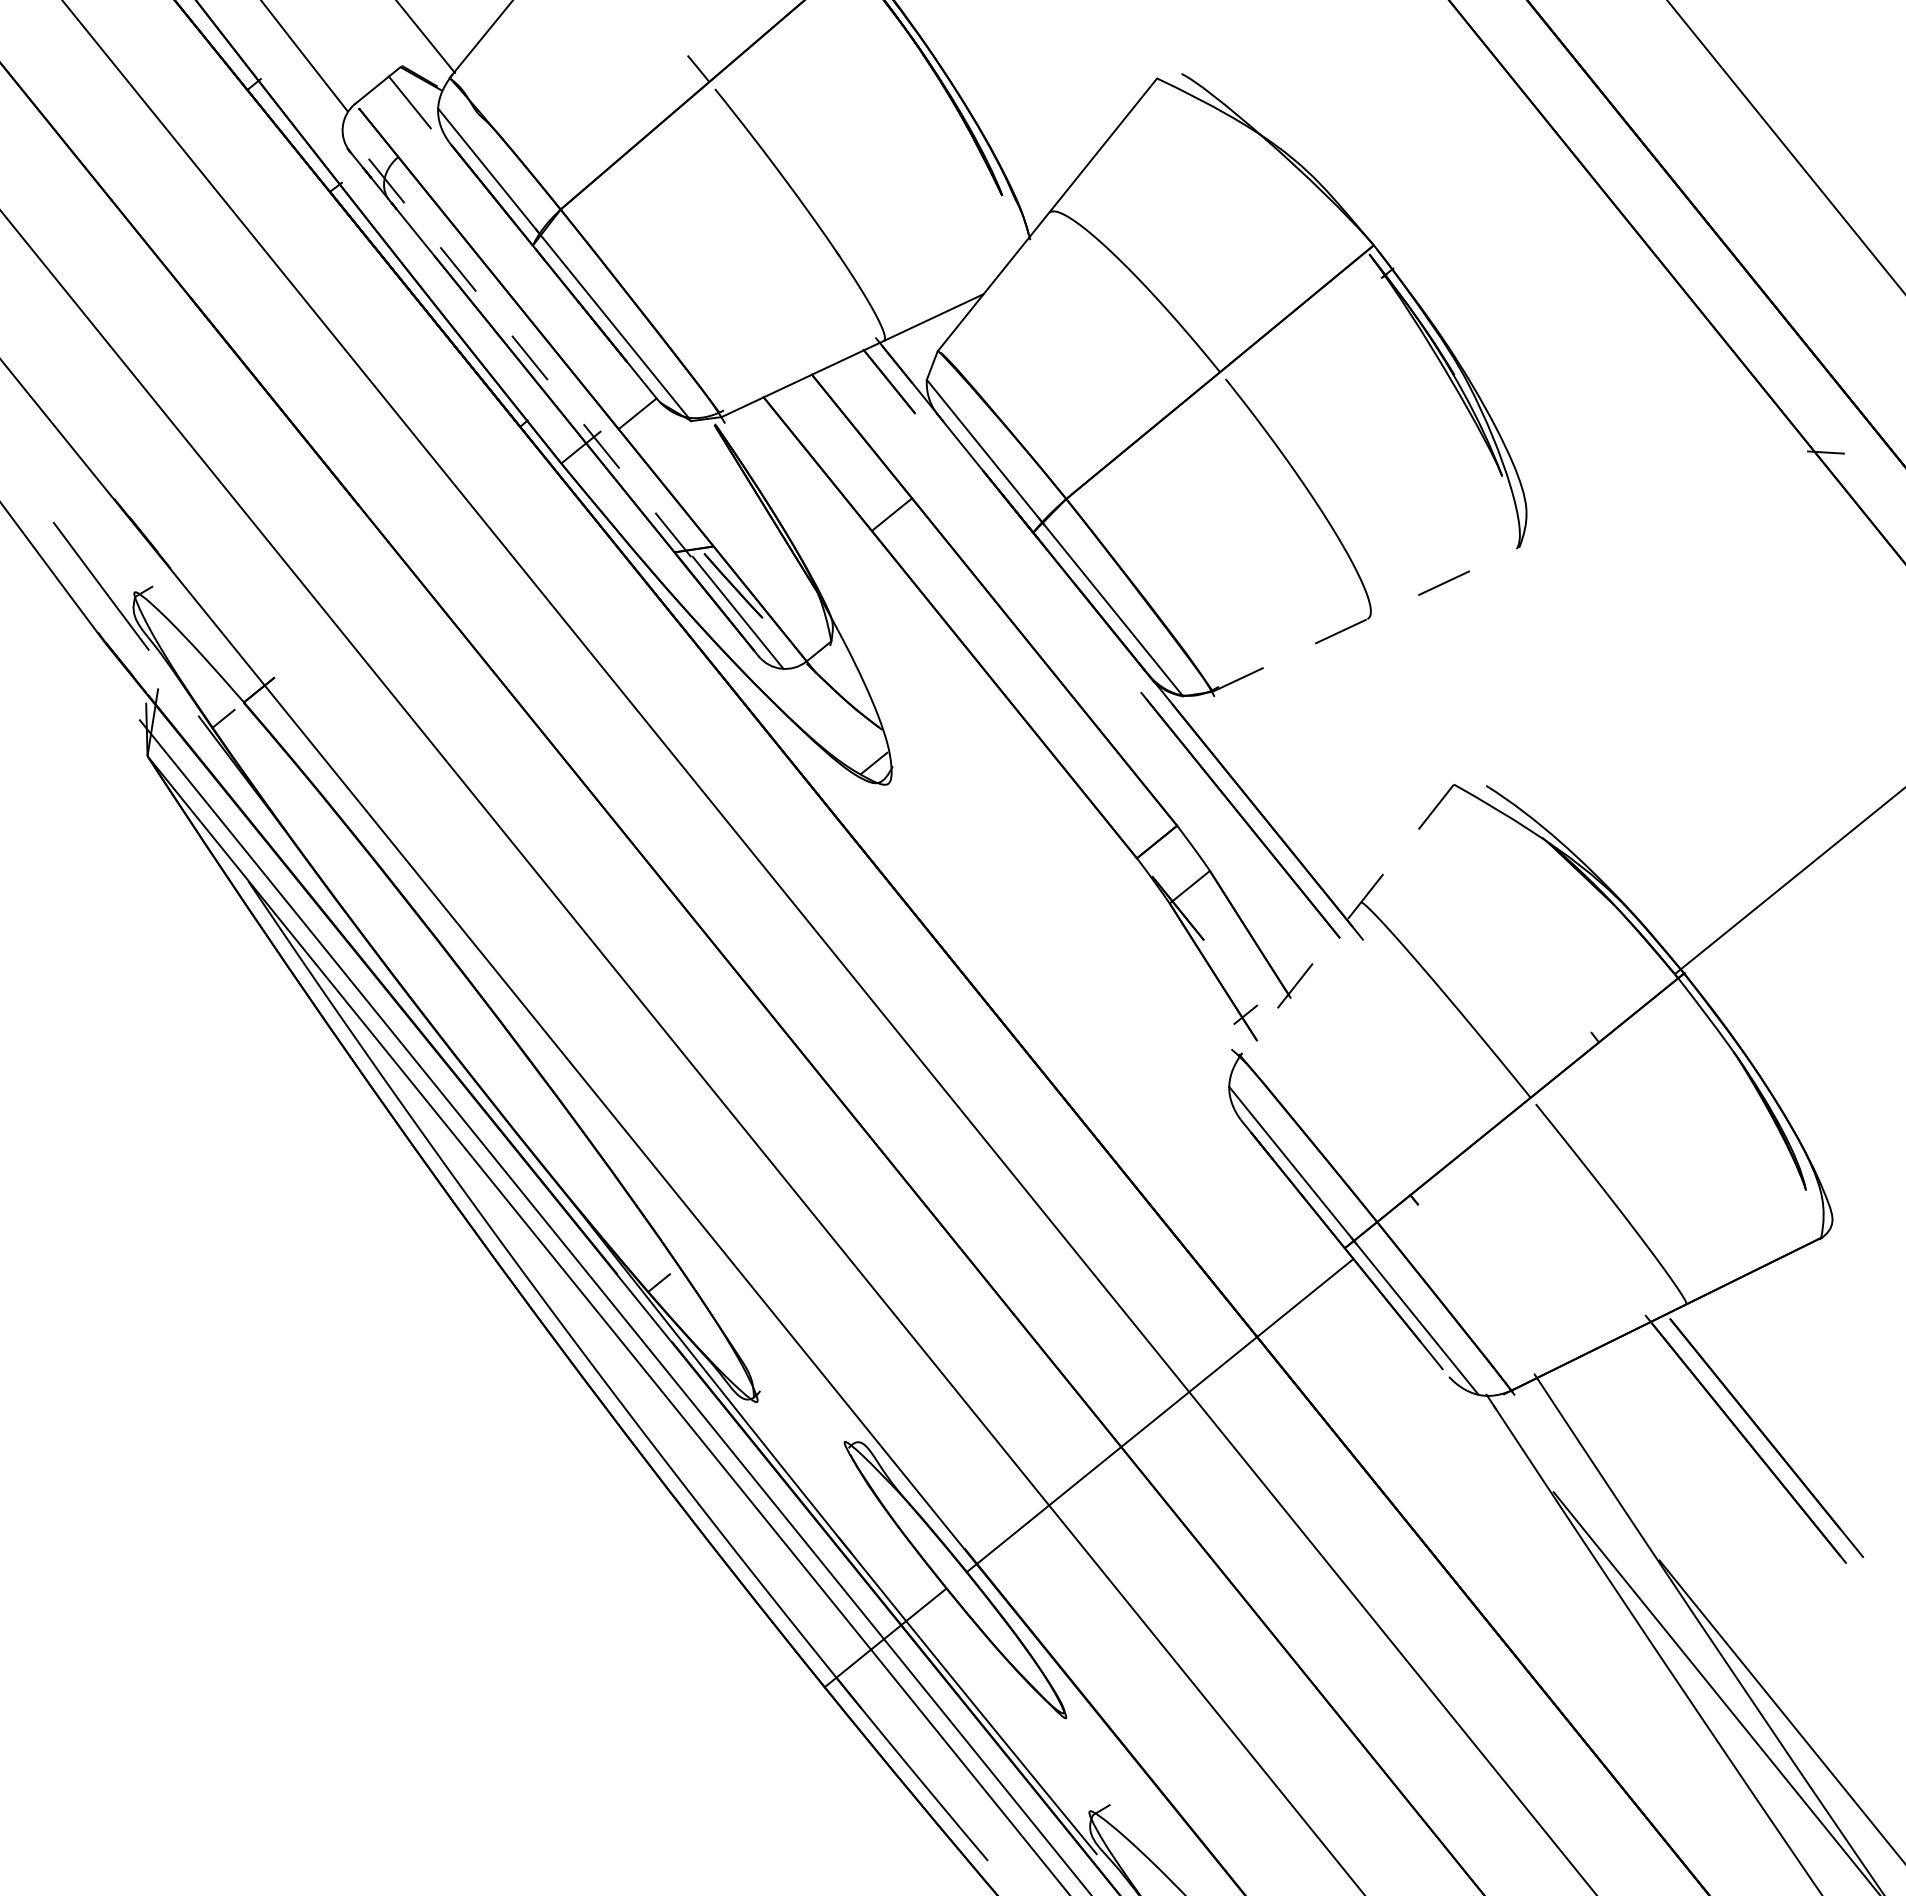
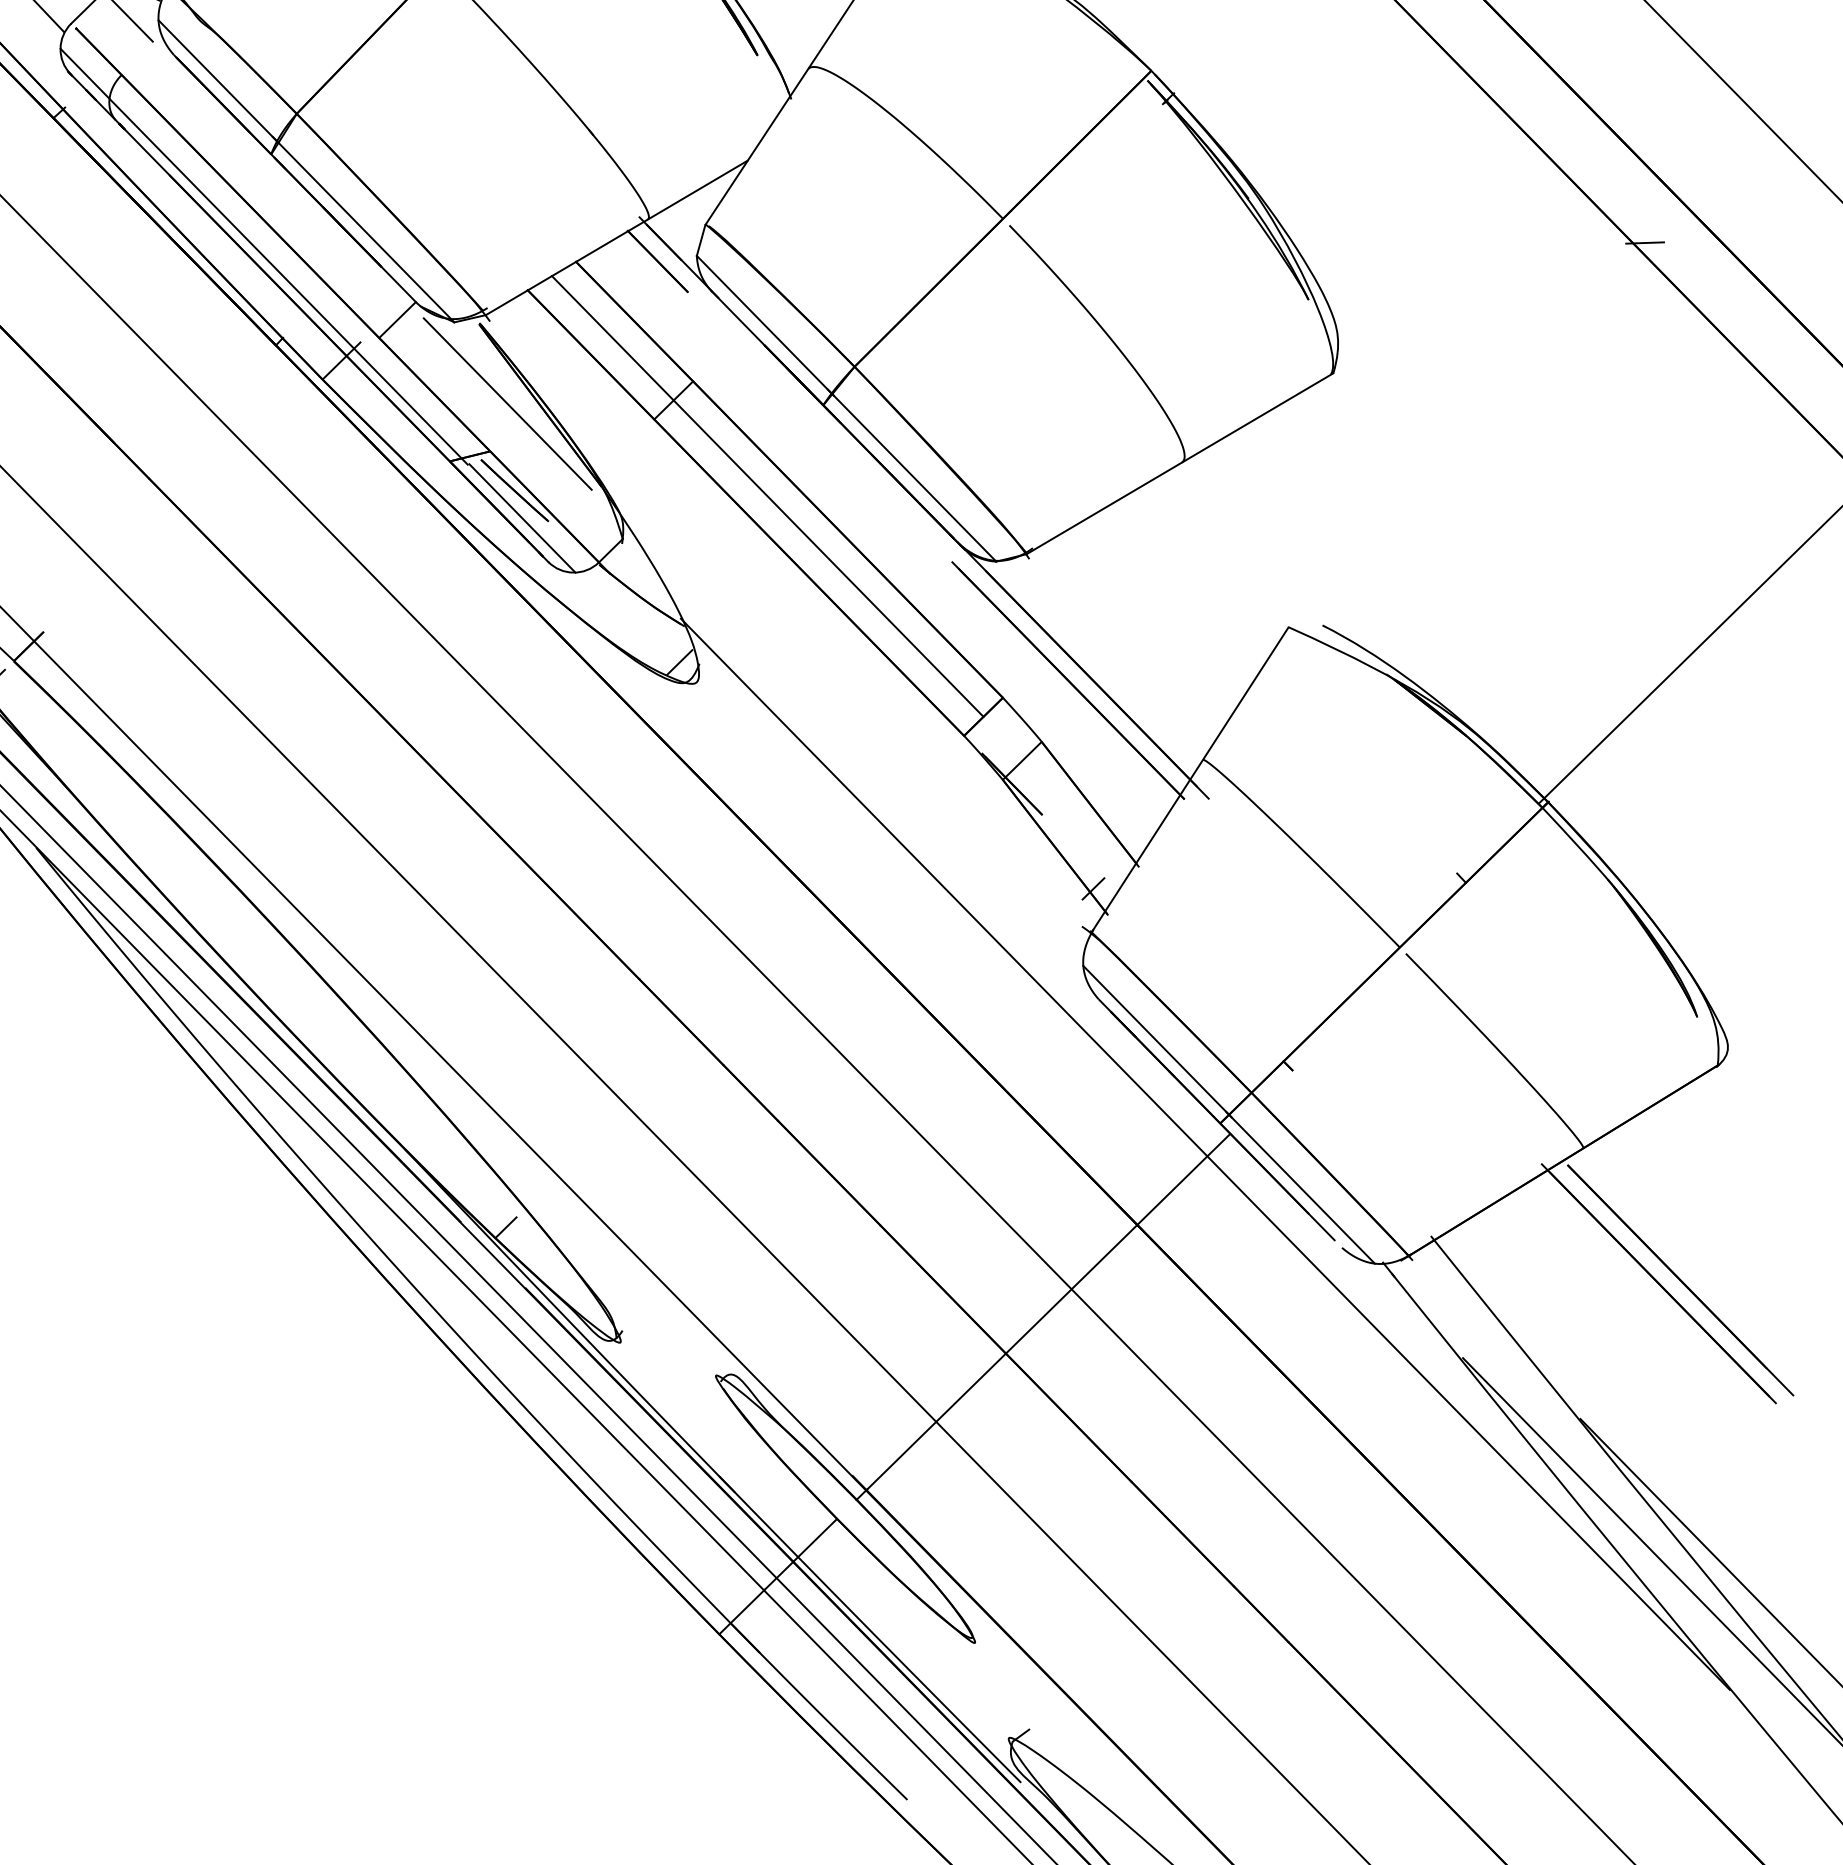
line: (517, 341) -> (264, 256), dashed -> solid
line: (734, 502) -> (507, 403), added
line: (972, 614) -> (767, 496), added
line: (1365, 619) -> (1179, 463), dashed -> solid
line: (1347, 920) -> (1190, 780), dashed -> solid
line: (1327, 1276) -> (1204, 1154), added

